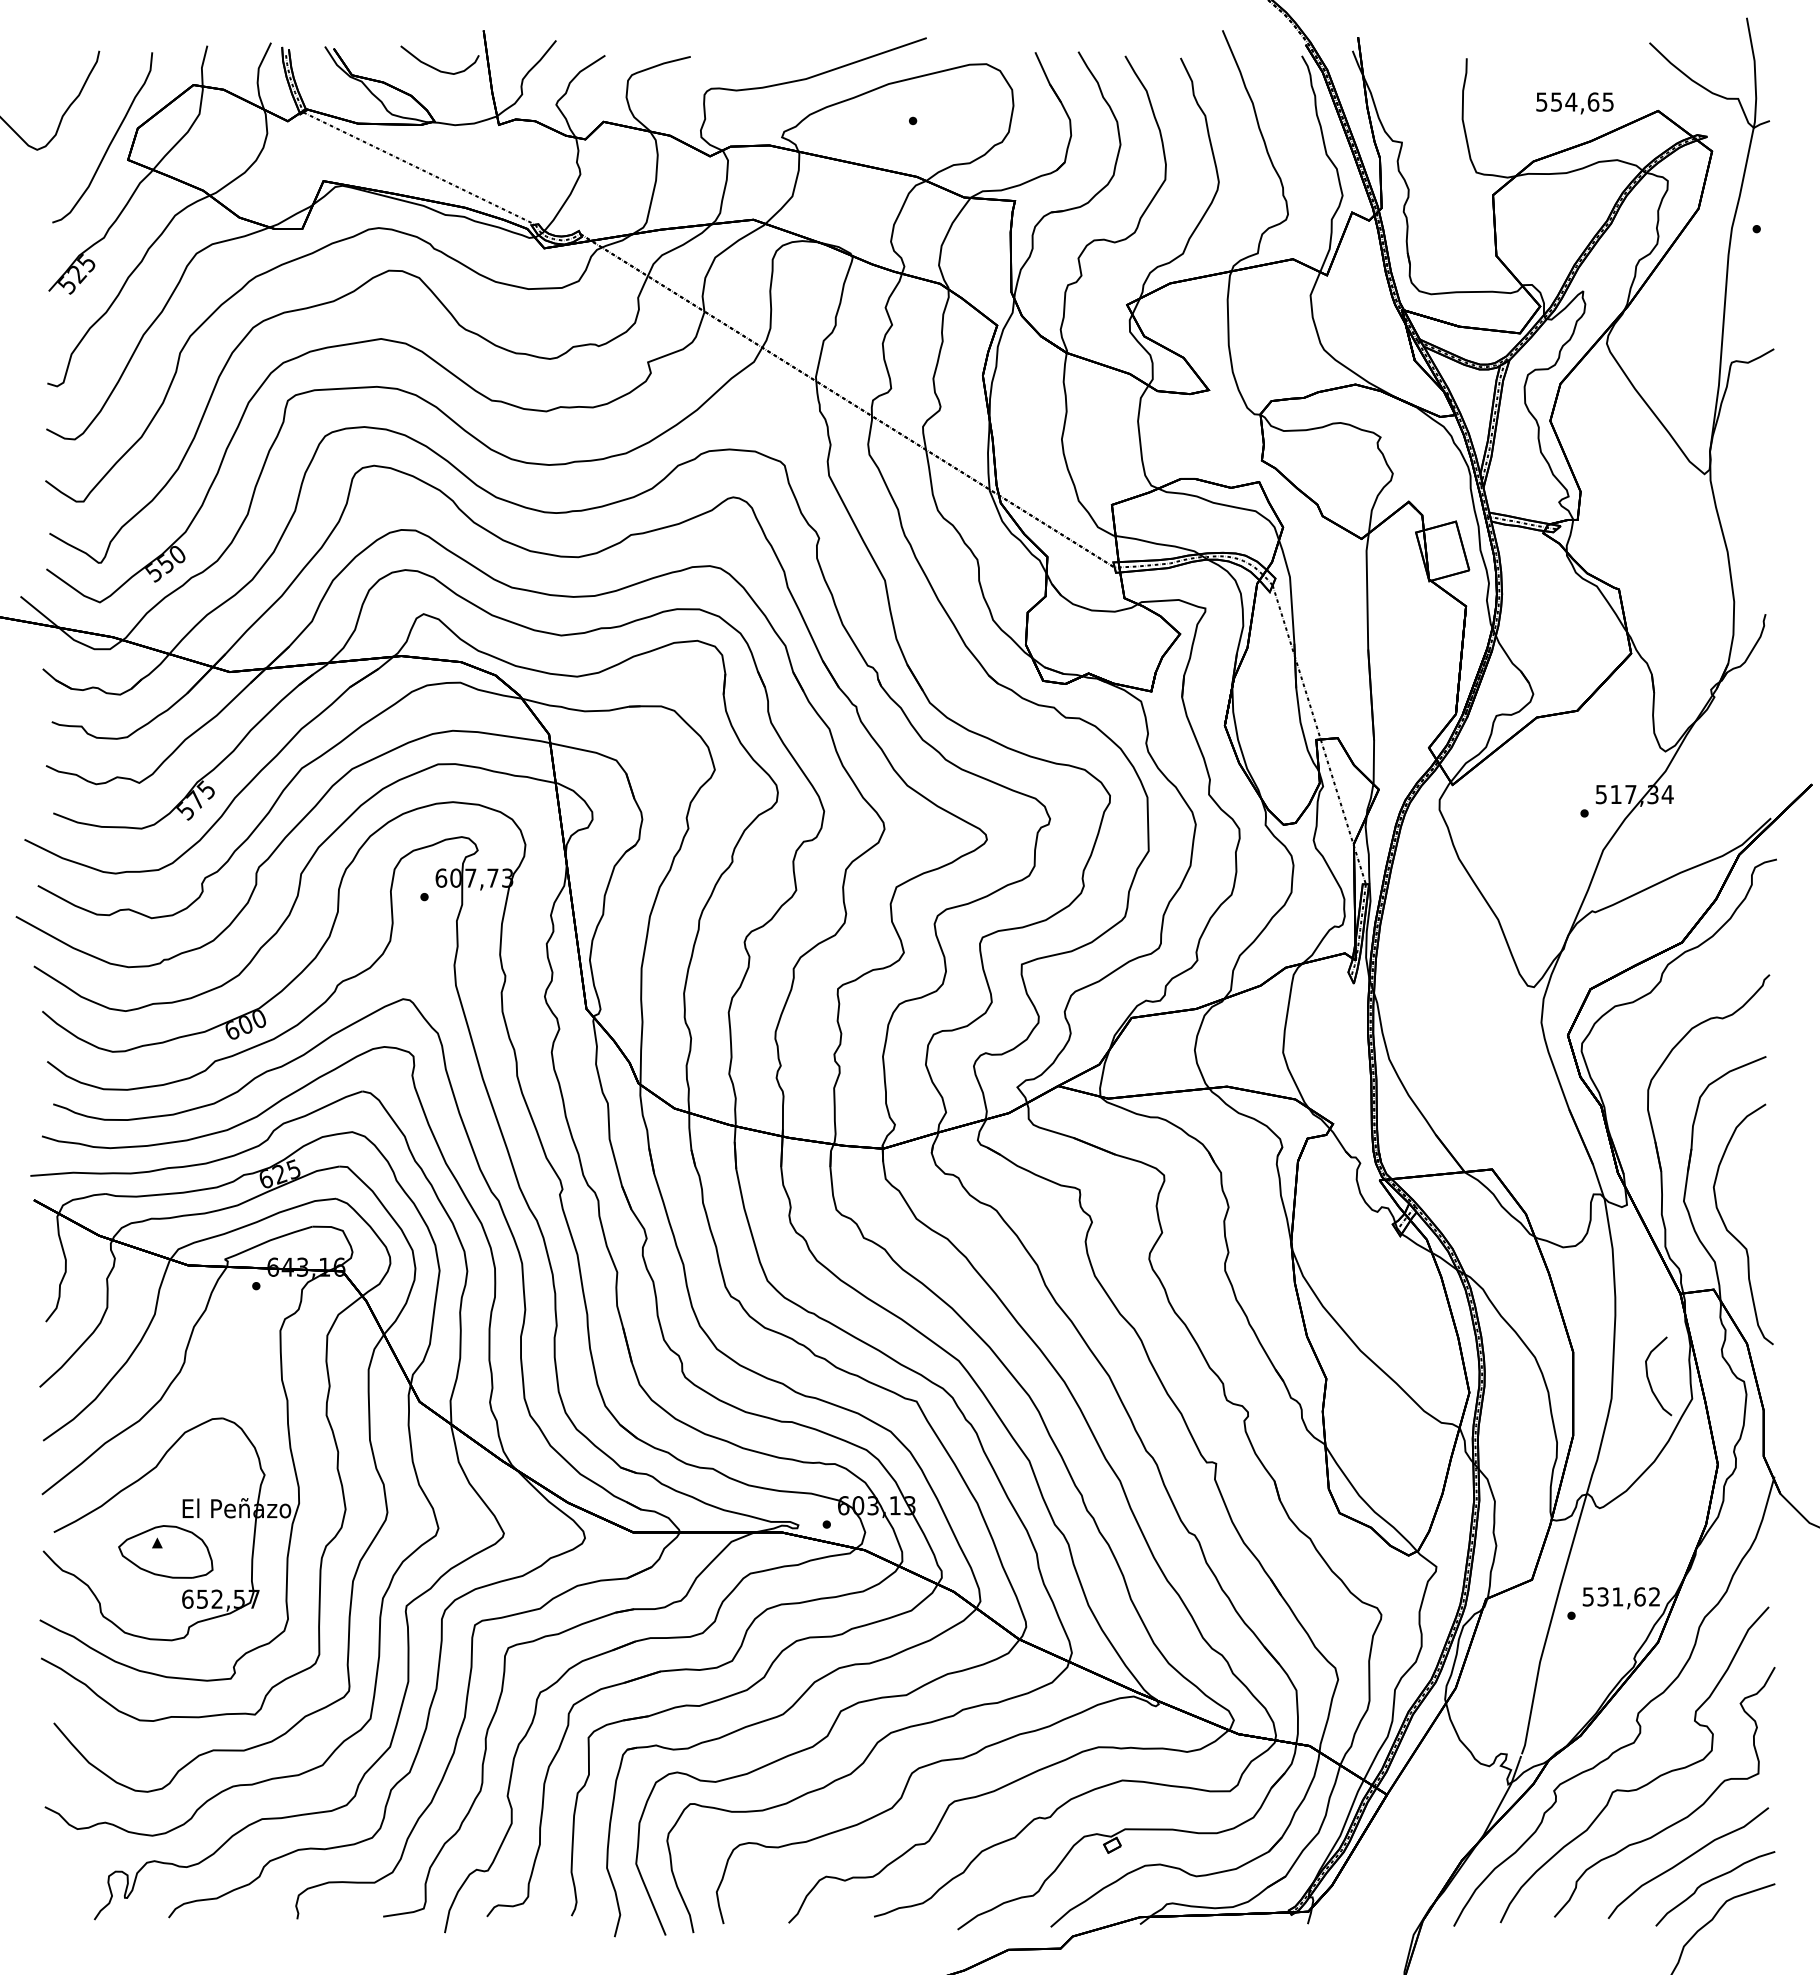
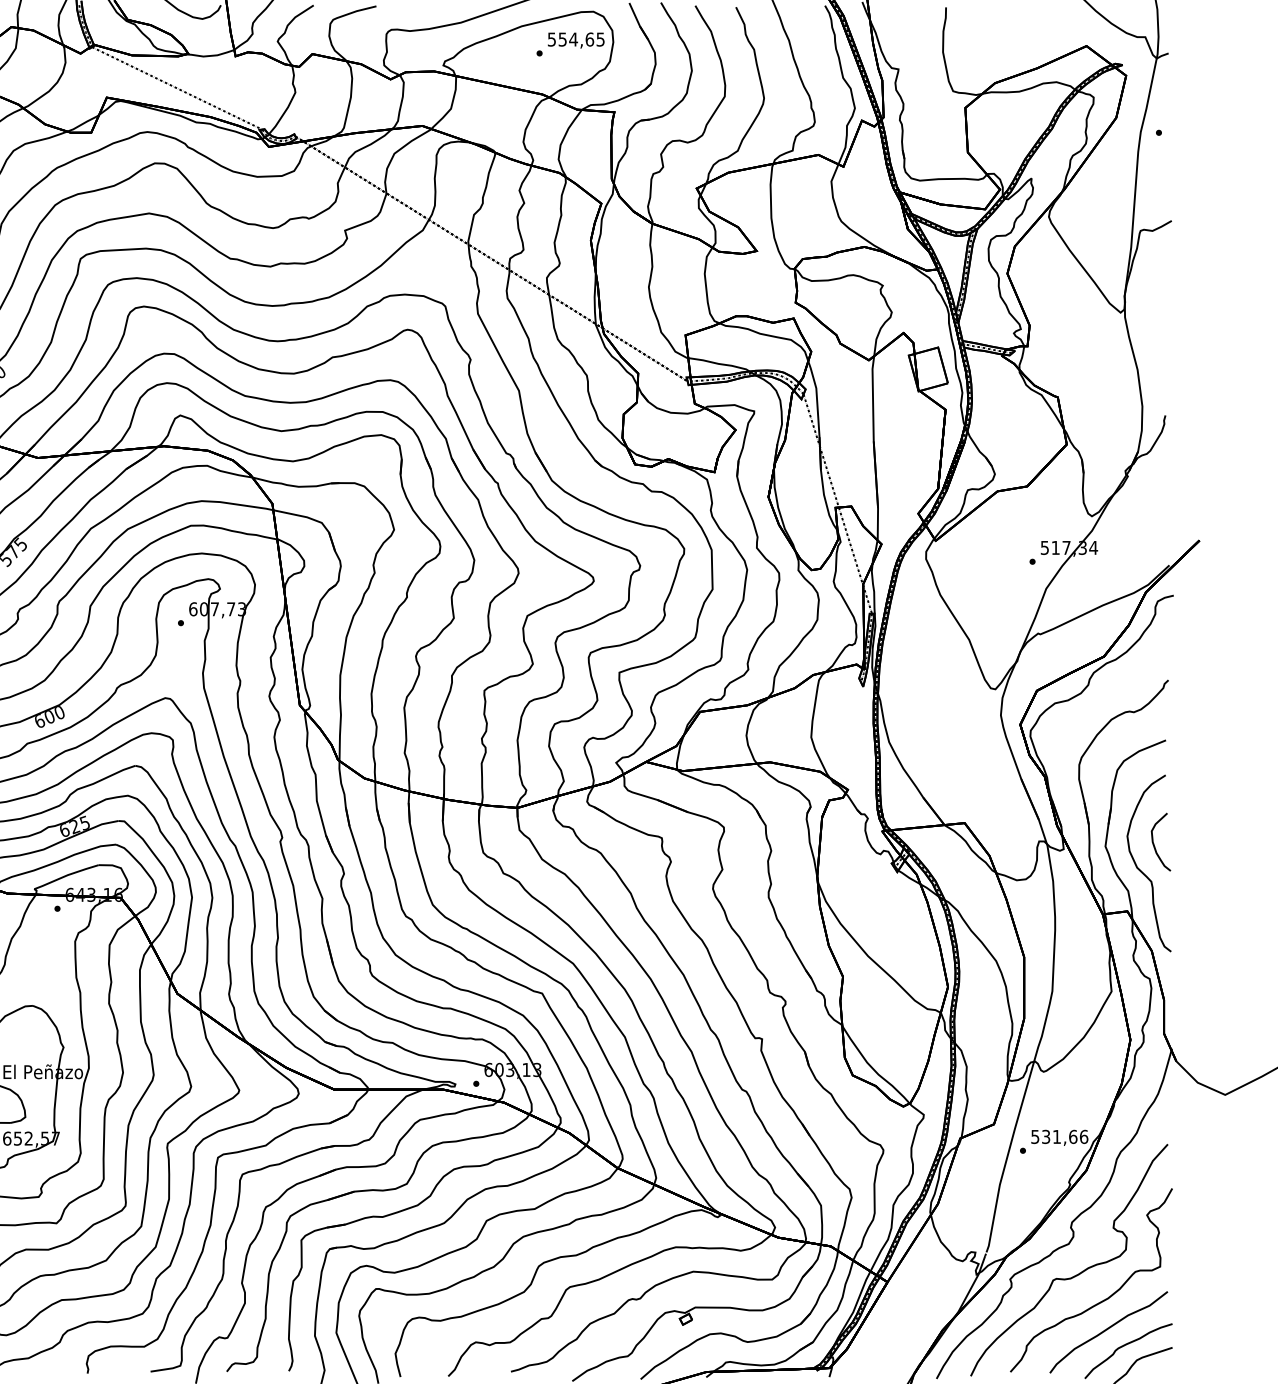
text: (1574, 103) -> (575, 40), moved
curve: (1649, 1379) -> (1154, 844), moved
text: (1654, 1596) -> (1083, 1136), 531,62 -> 531,66

